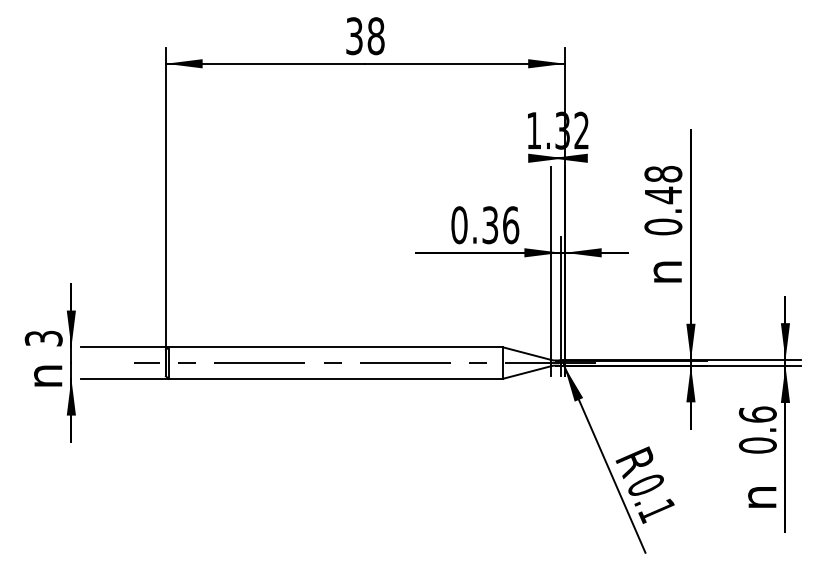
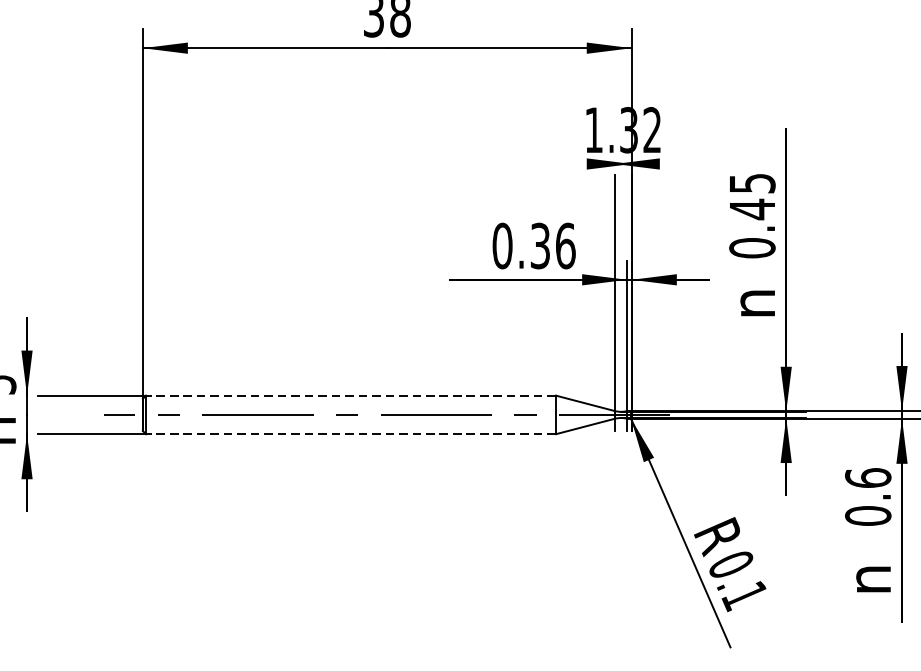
text: (663, 174) -> (752, 183), 0.48 -> 0.45
line: (335, 347) -> (350, 395), solid -> dashed
line: (335, 378) -> (350, 433), solid -> dashed

